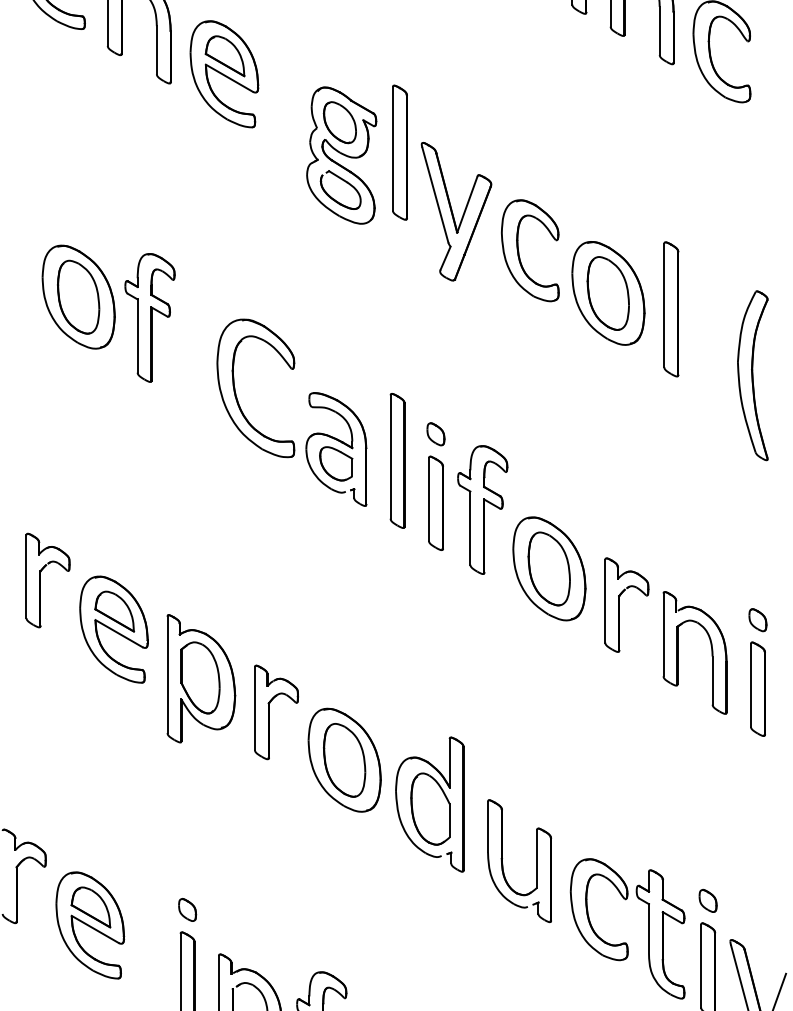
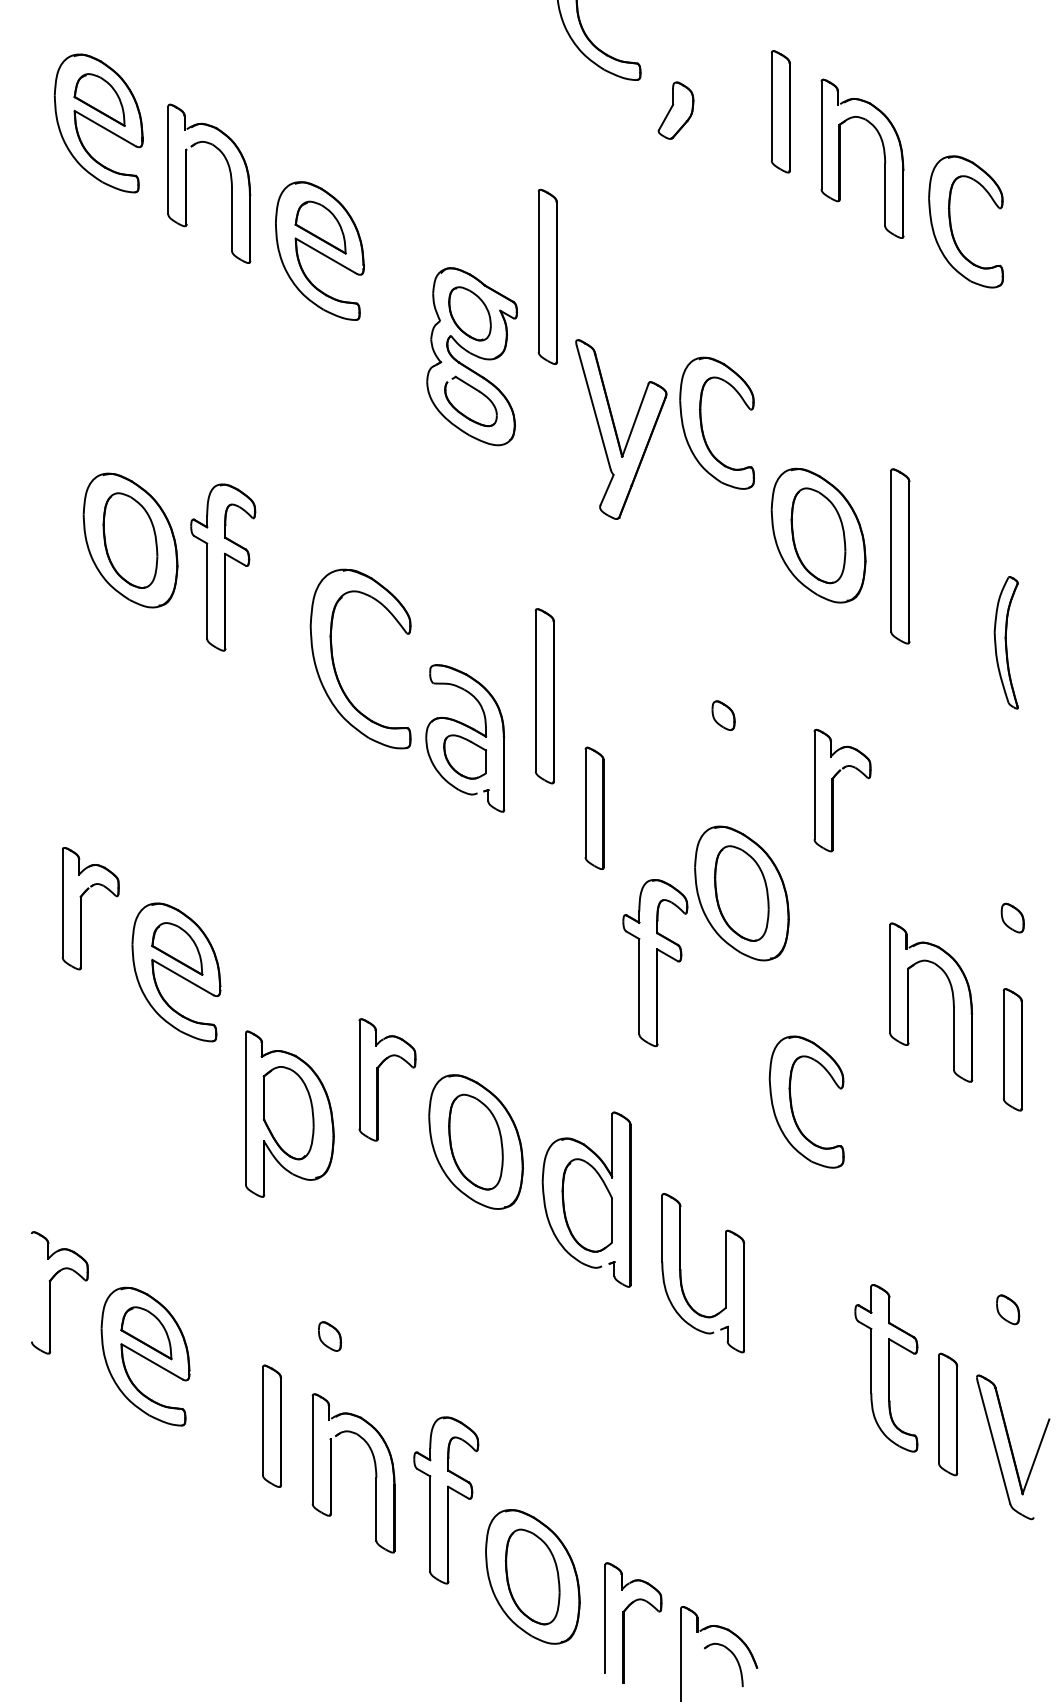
part: (399, 152) -> (547, 276), moved
part: (519, 250) -> (702, 422), moved
part: (753, 375) -> (1006, 642), size x0.6
part: (435, 434) -> (723, 715), moved
part: (397, 461) -> (544, 696), moved
part: (482, 510) -> (655, 963), moved
part: (619, 605) -> (833, 790), moved
part: (757, 619) -> (1012, 917), moved
part: (201, 678) -> (289, 1113), moved
part: (708, 900) -> (1008, 1309), moved
part: (187, 909) -> (329, 1336), moved
part: (588, 911) -> (792, 1104), moved

